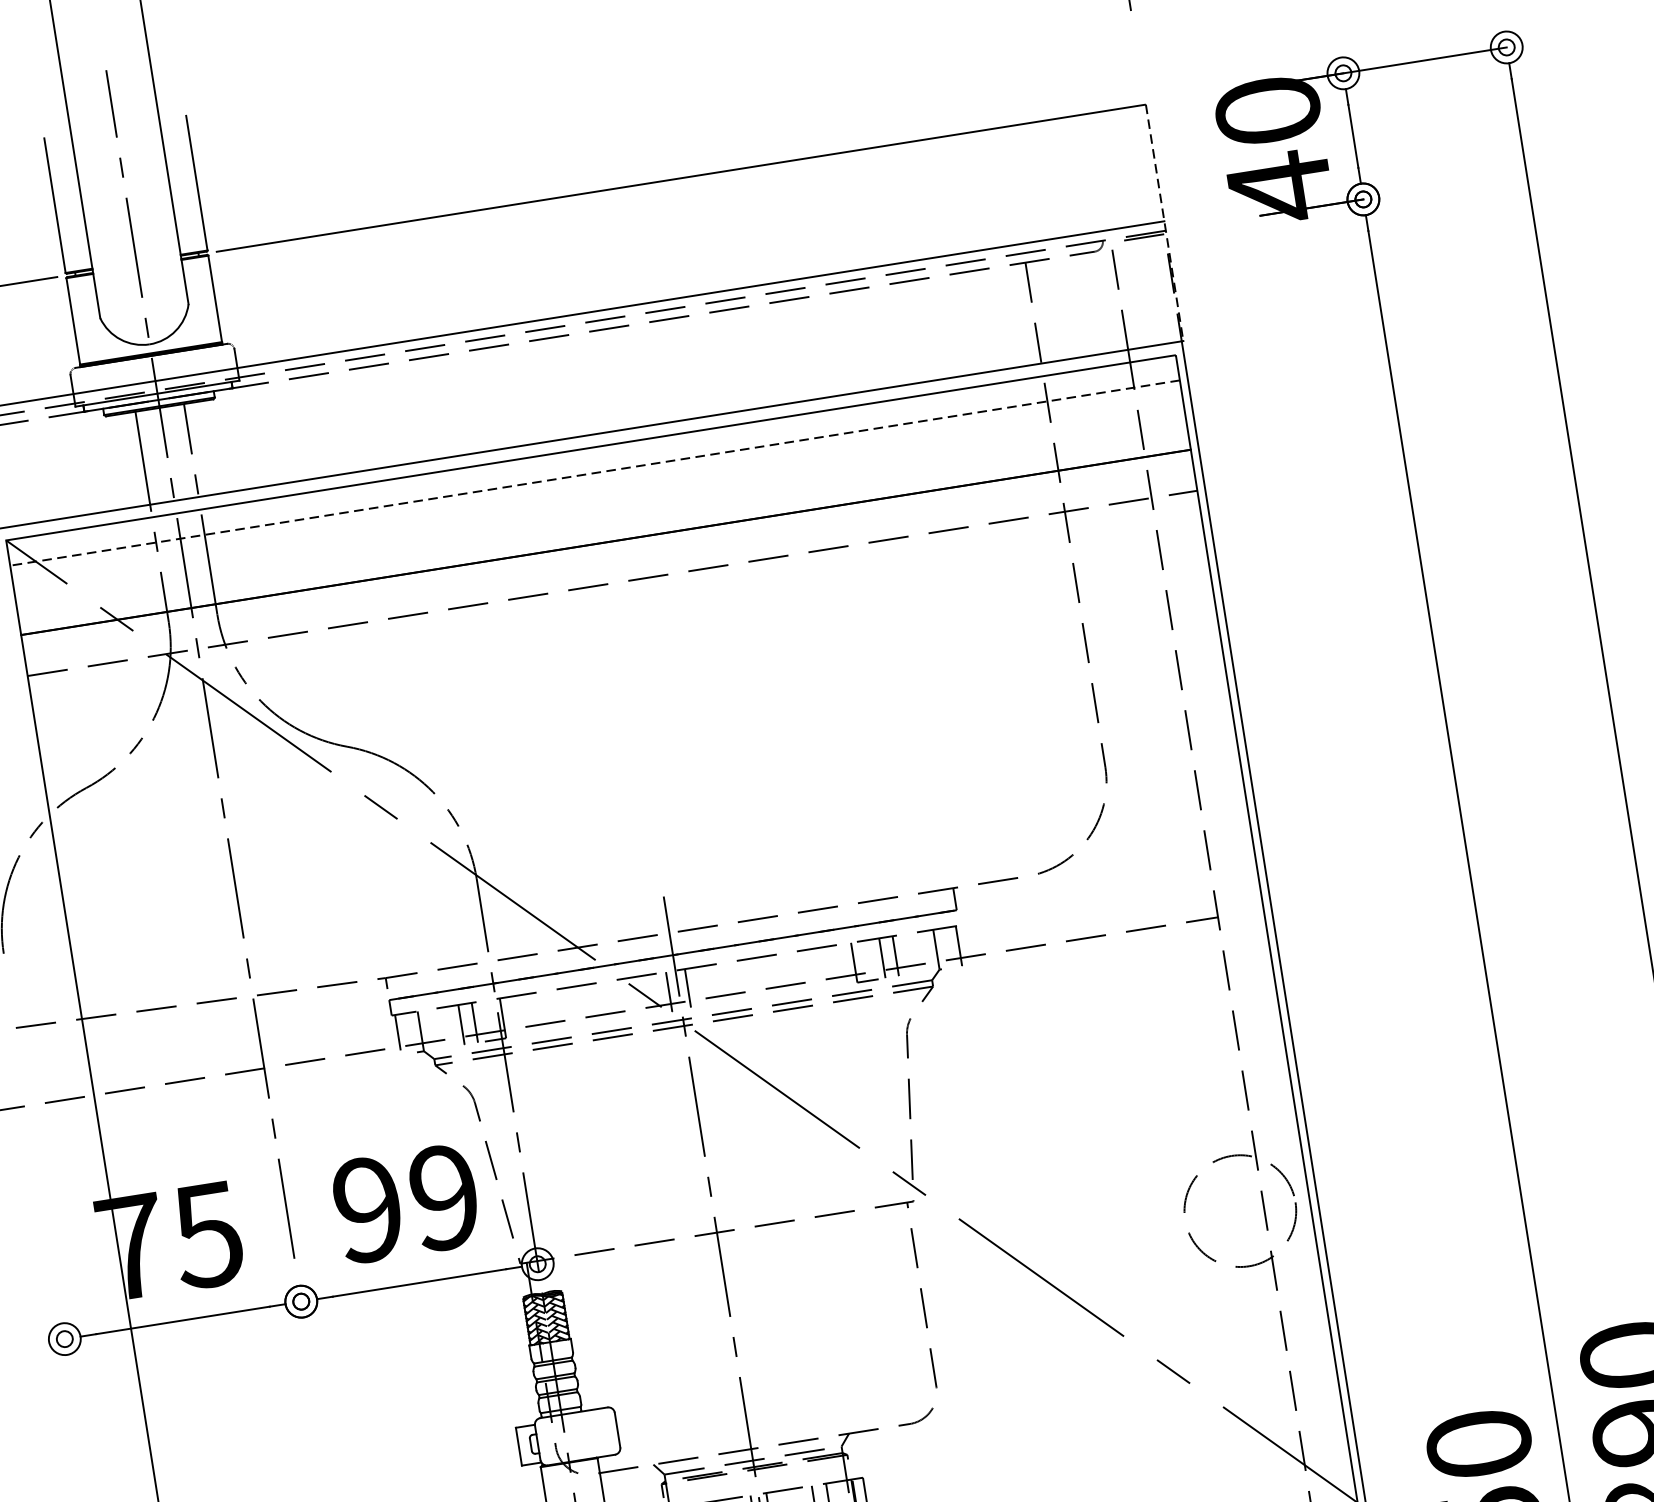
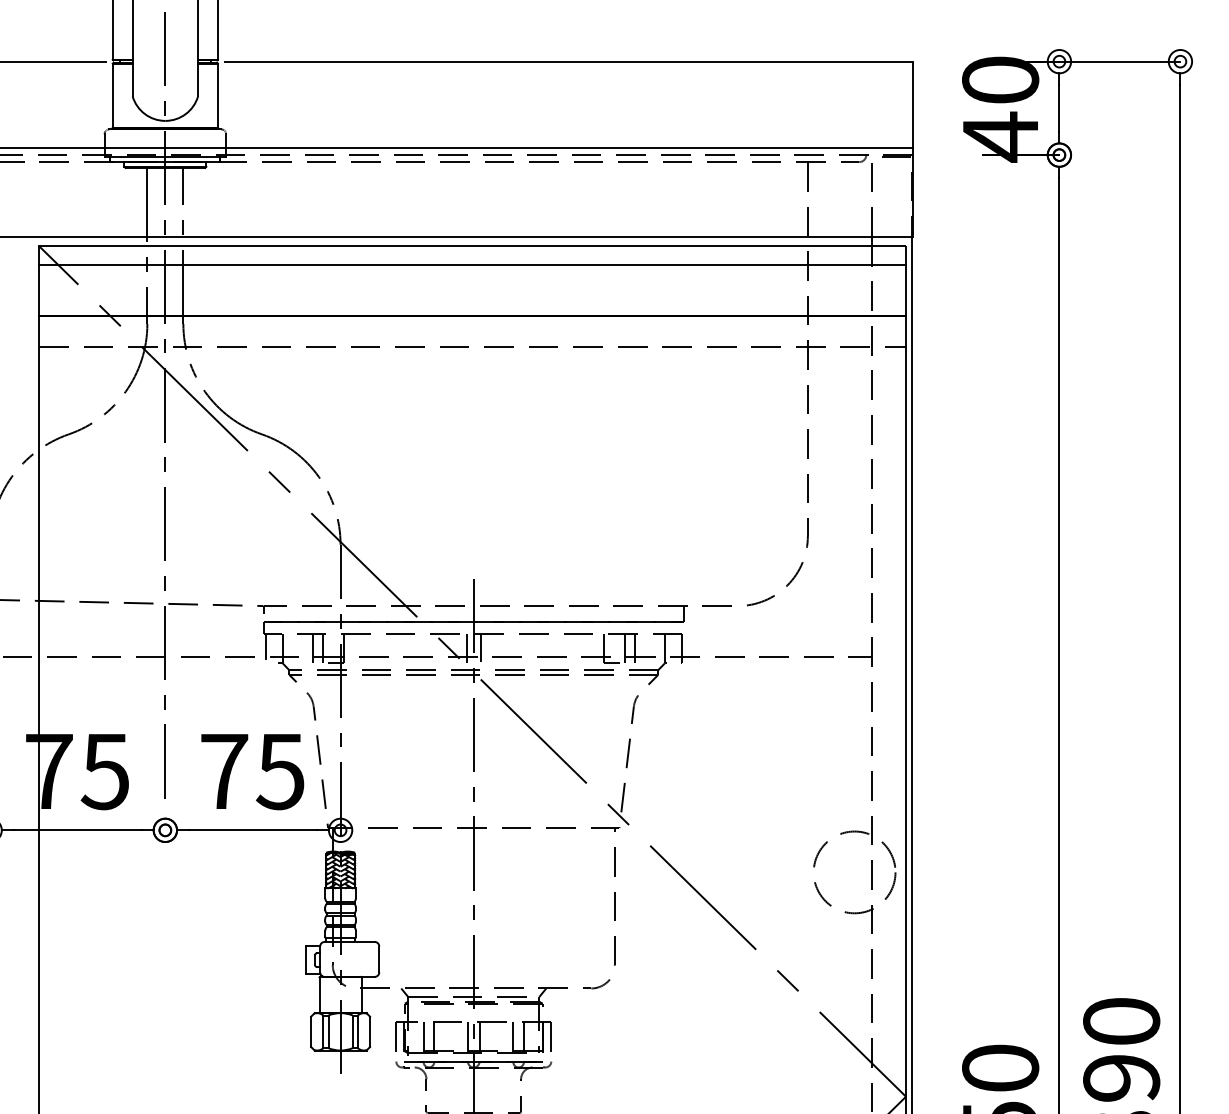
line: (1165, 223) -> (913, 149), dashed -> solid
line: (594, 472) -> (472, 264), dashed -> solid
text: (406, 1203) -> (252, 771), 99 -> 75

